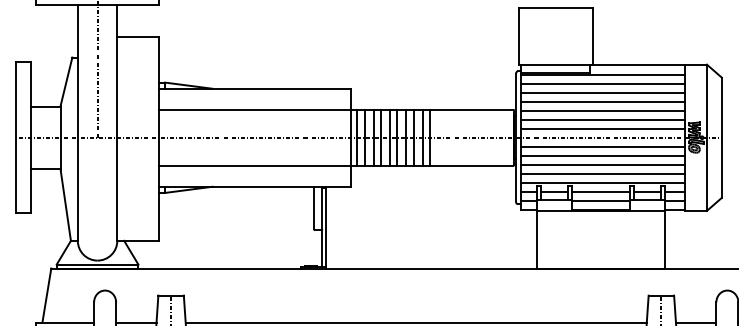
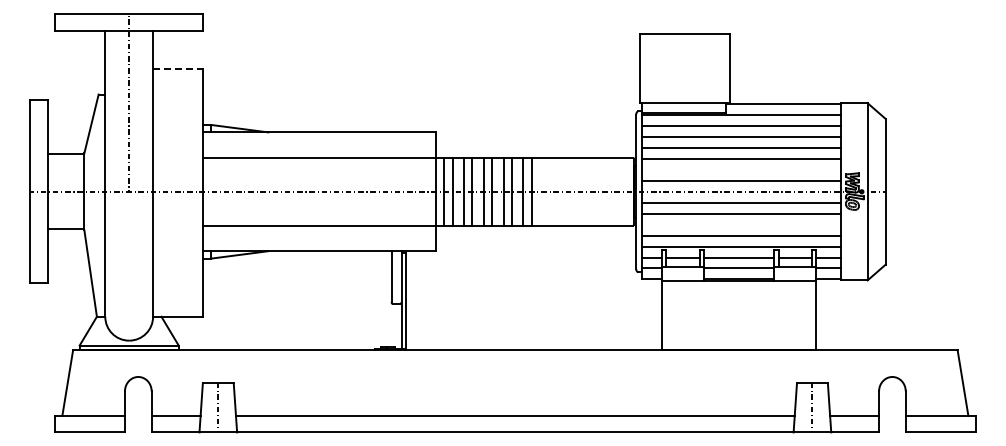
line: (138, 36) -> (178, 69), solid -> dashed
line: (602, 119) -> (741, 169), removed
line: (602, 164) -> (741, 224), removed

